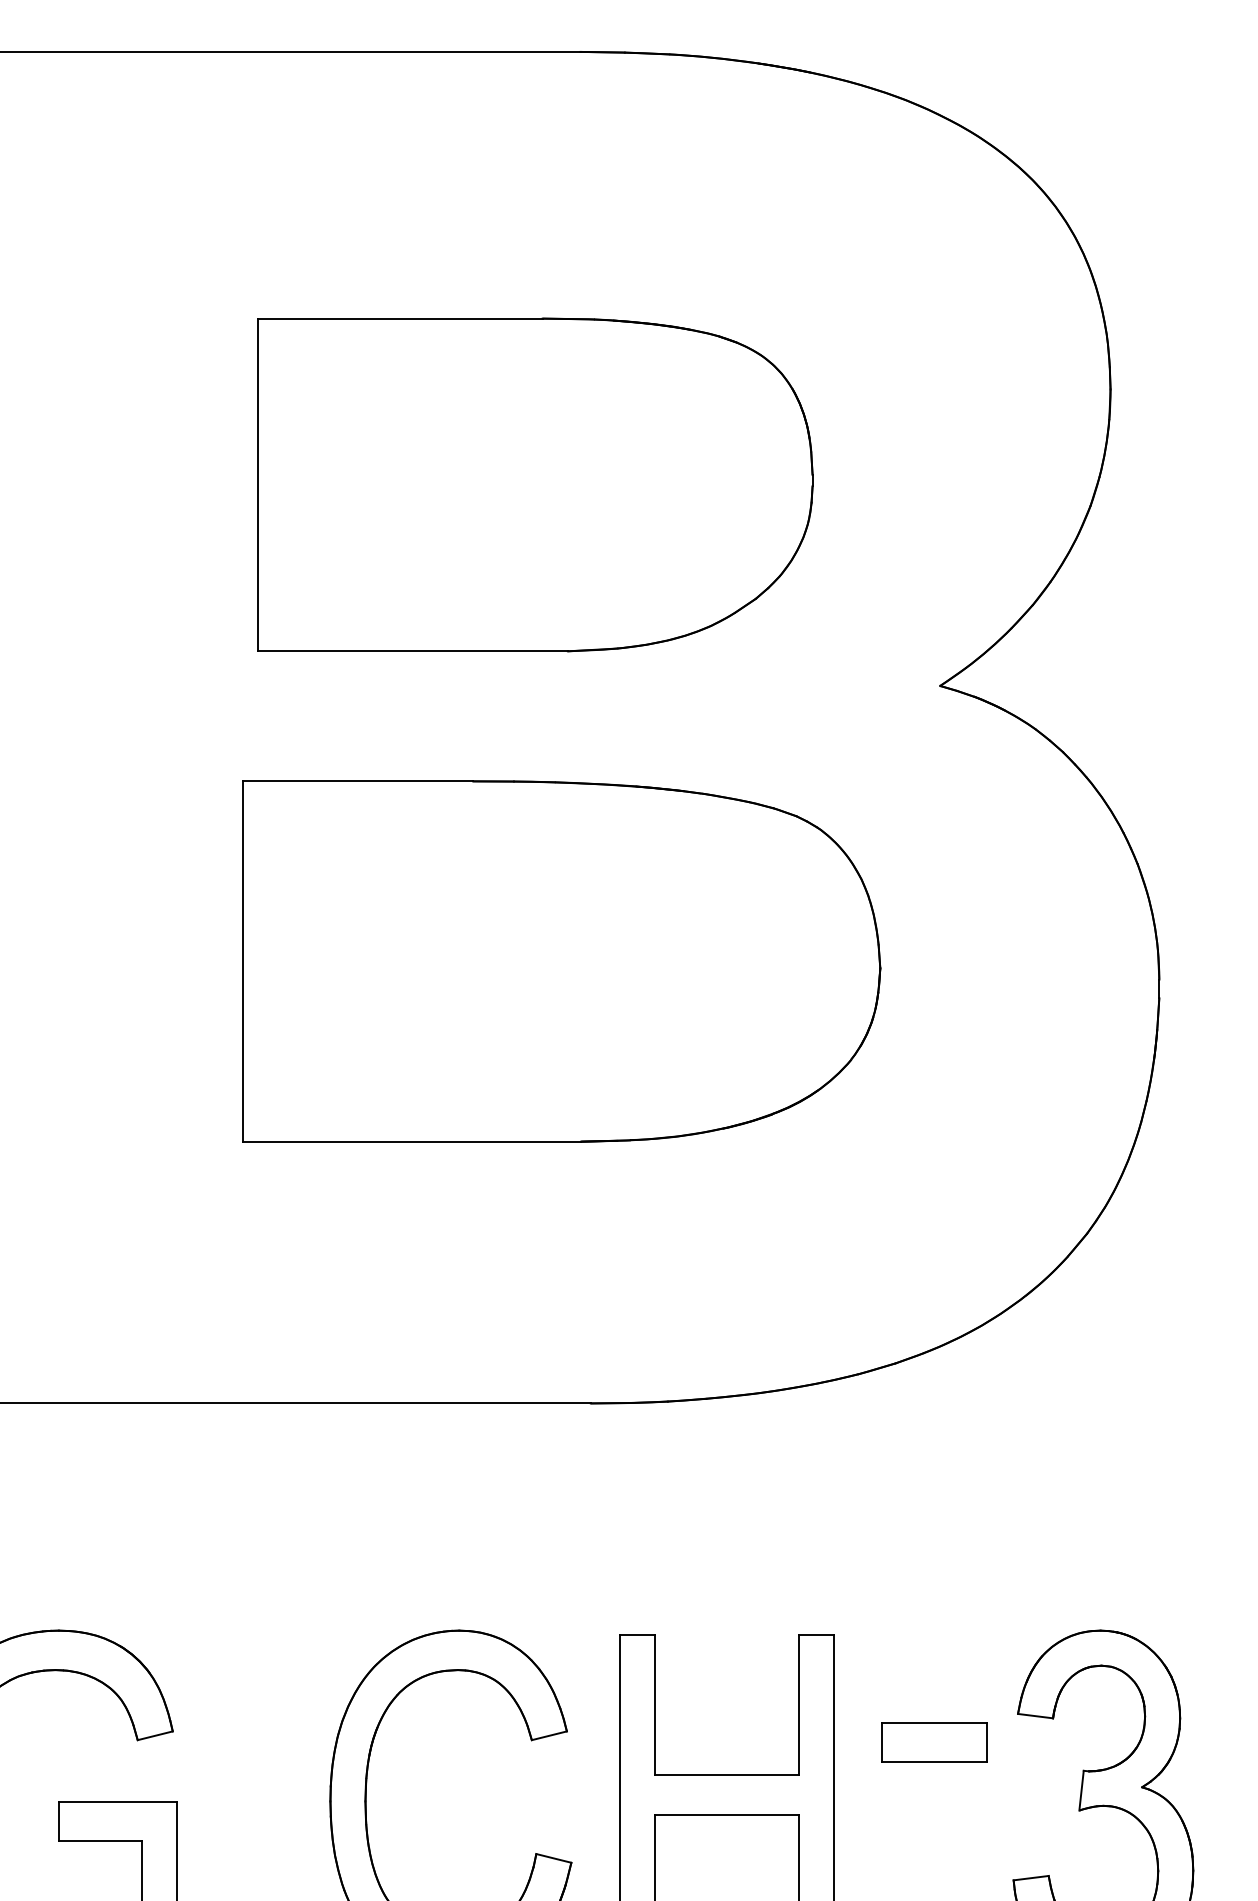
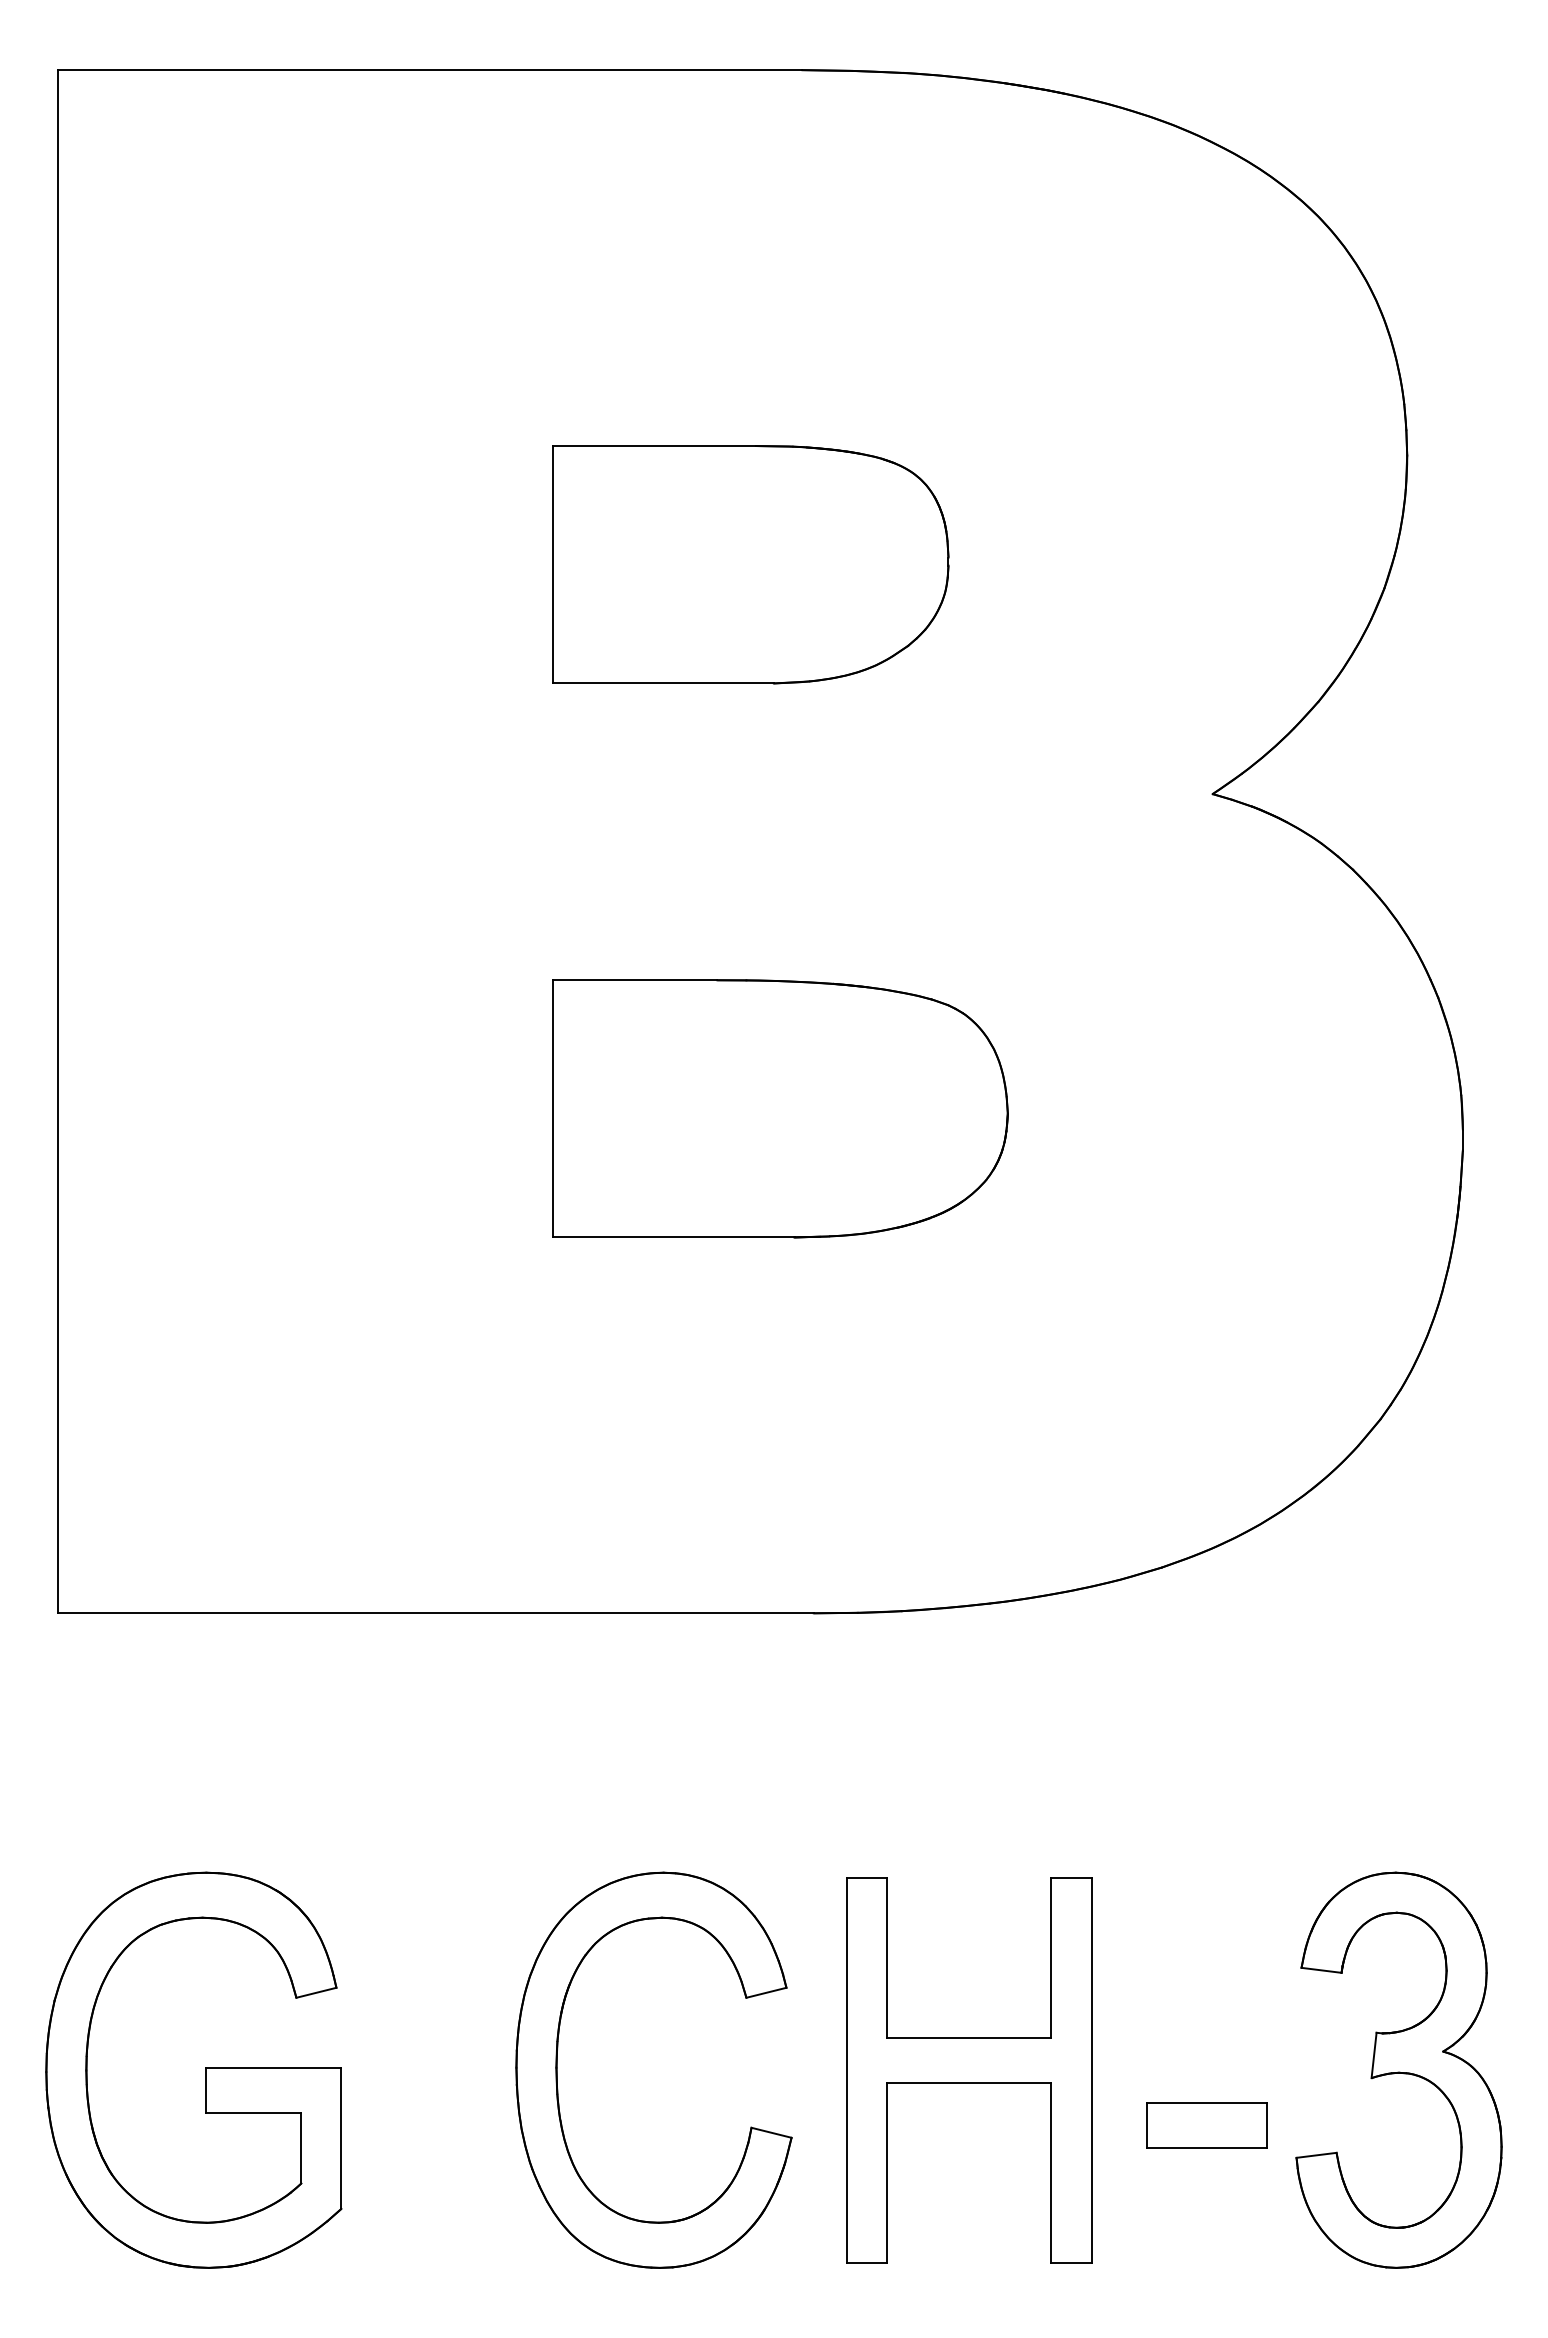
part: (535, 484) -> (750, 564), size x0.62
part: (561, 961) -> (780, 1108), size x0.62
part: (934, 1742) -> (1206, 2125), moved

